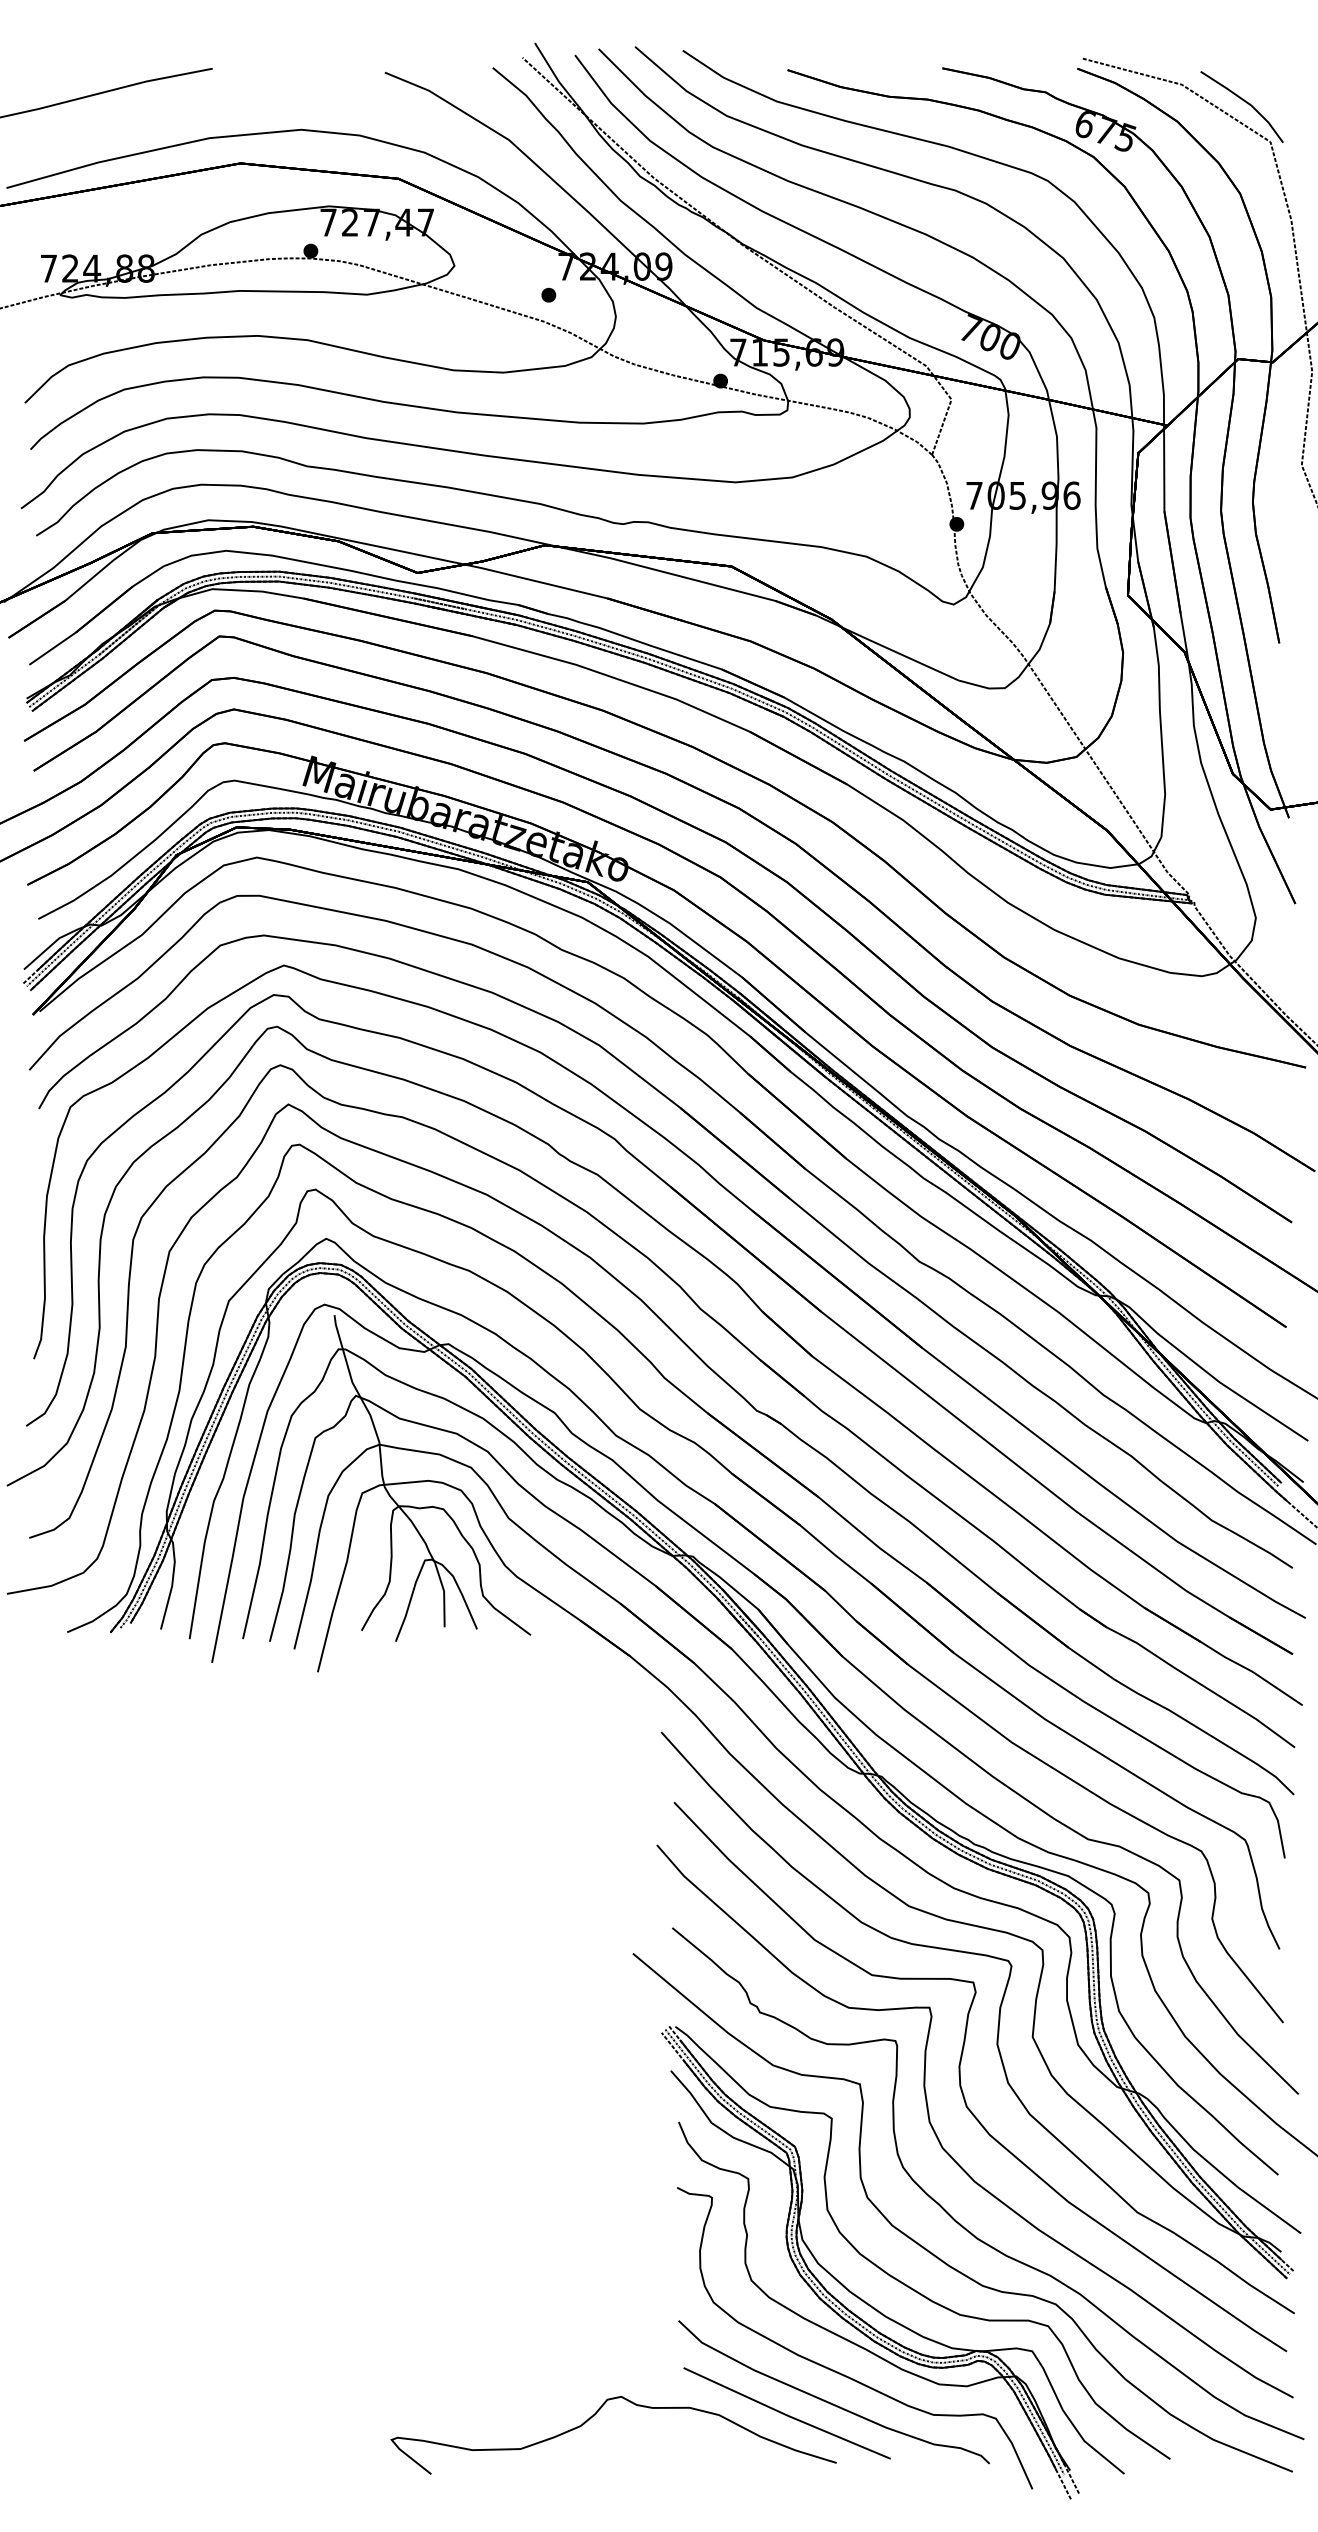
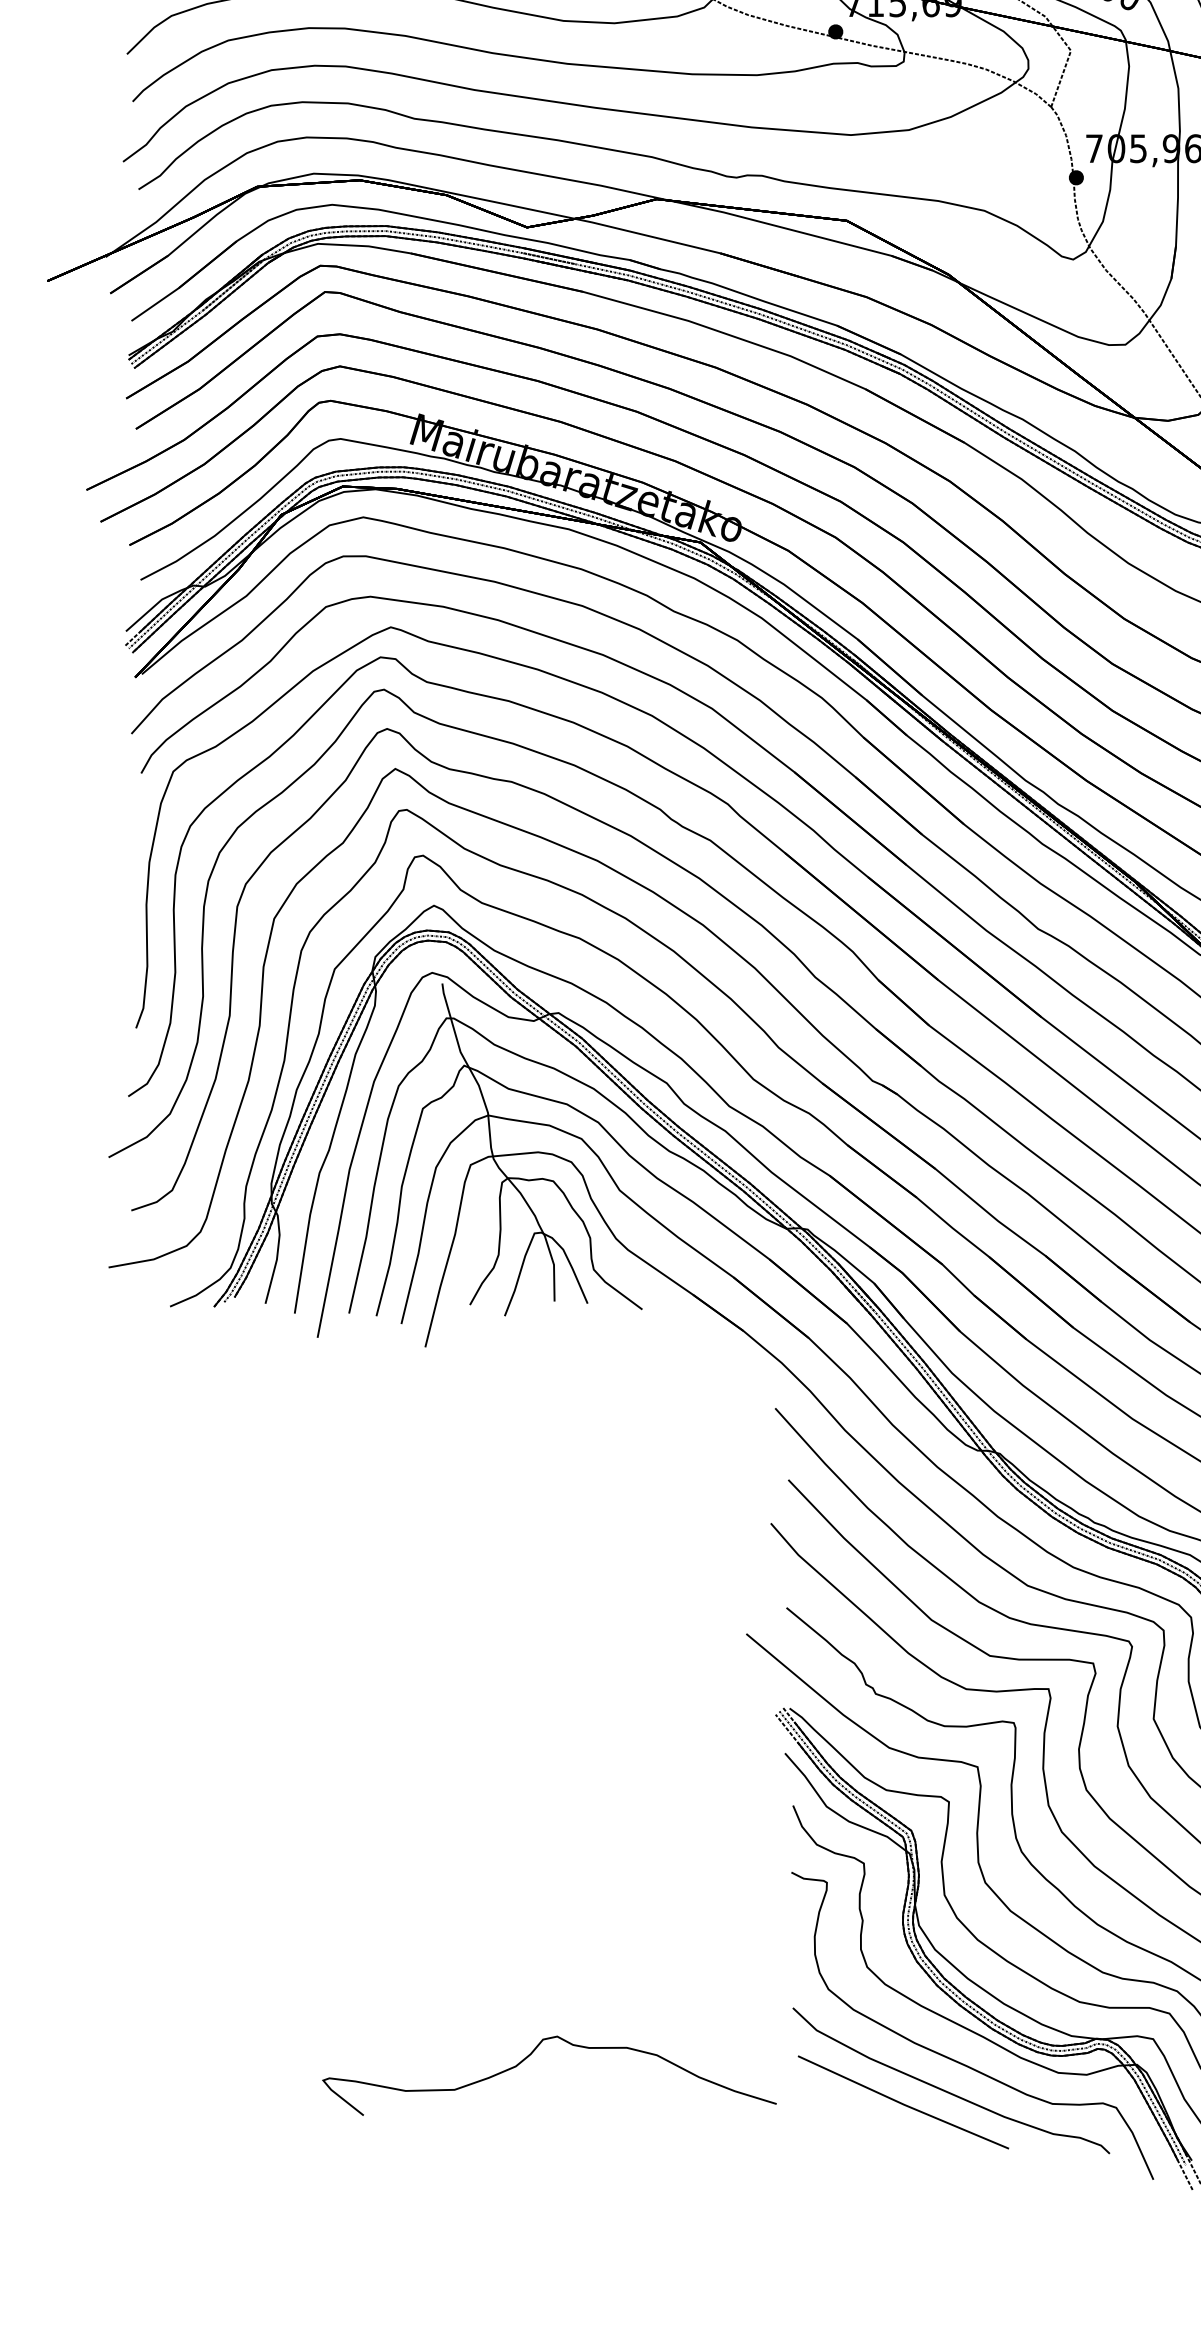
part: (595, 2415) -> (530, 2055), moved

